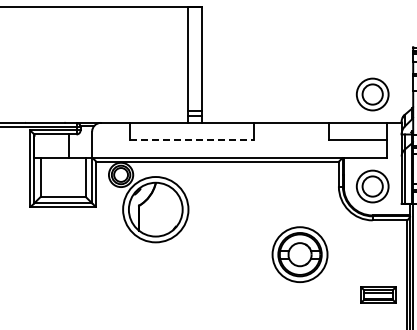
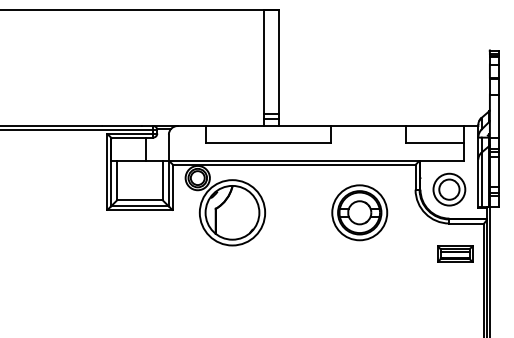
part: (372, 94) -> (449, 97), removed
line: (192, 140) -> (269, 143), dashed -> solid
part: (299, 254) -> (359, 212), moved
part: (378, 294) -> (455, 253), moved

